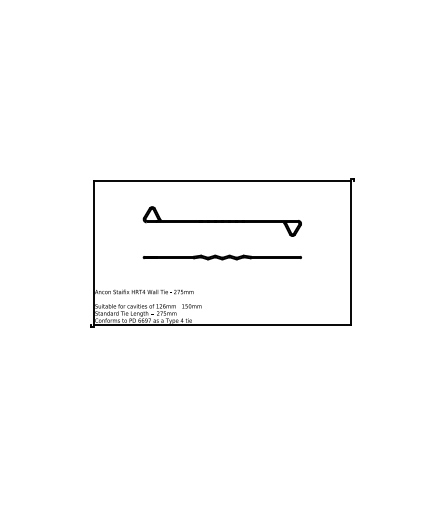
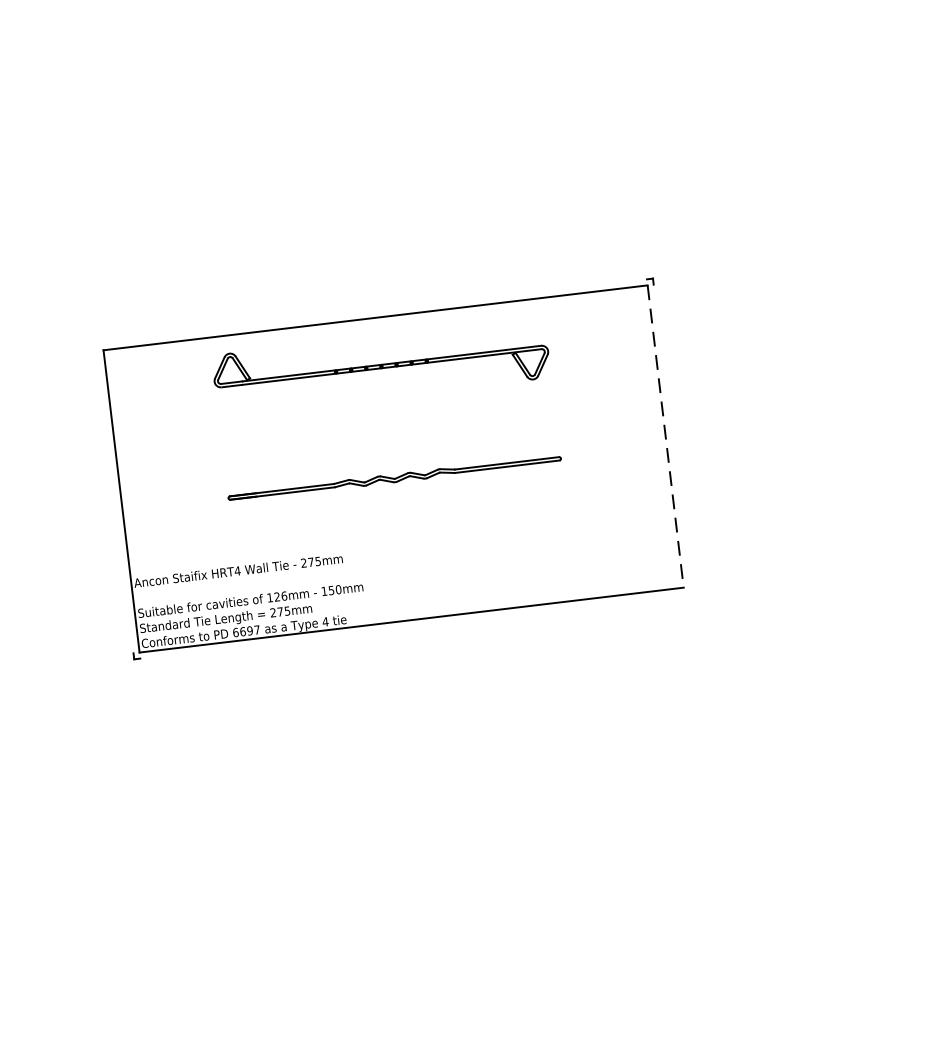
part: (221, 221) -> (379, 366), moved
line: (351, 253) -> (666, 437), solid -> dashed

